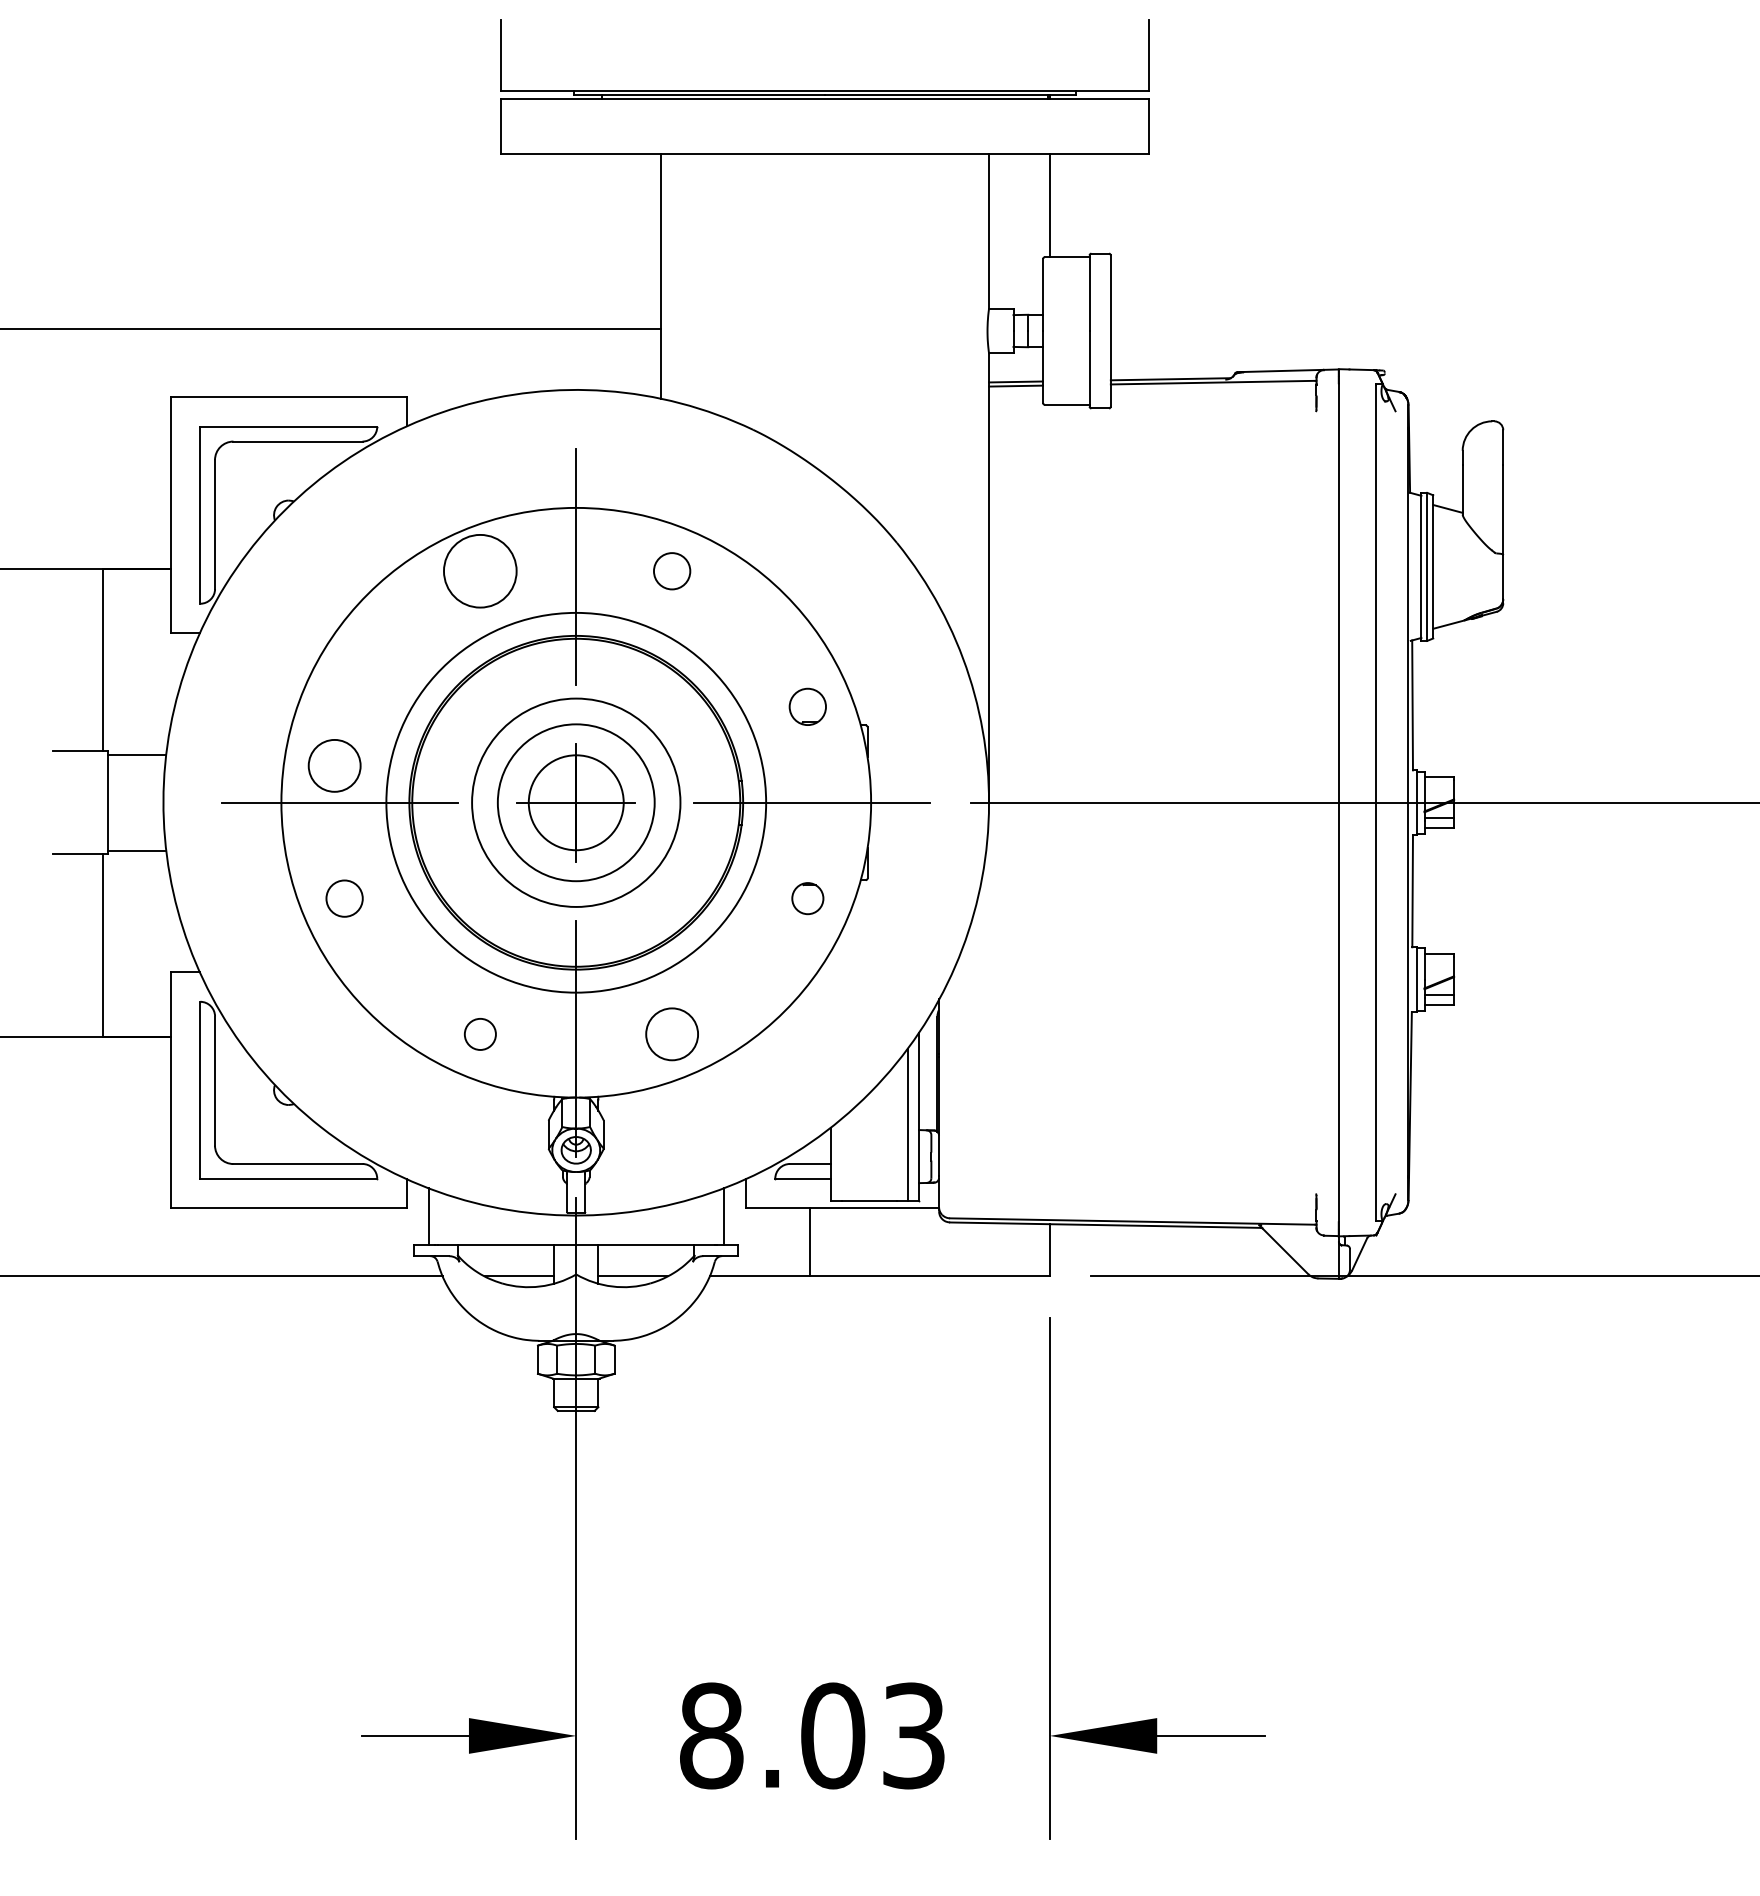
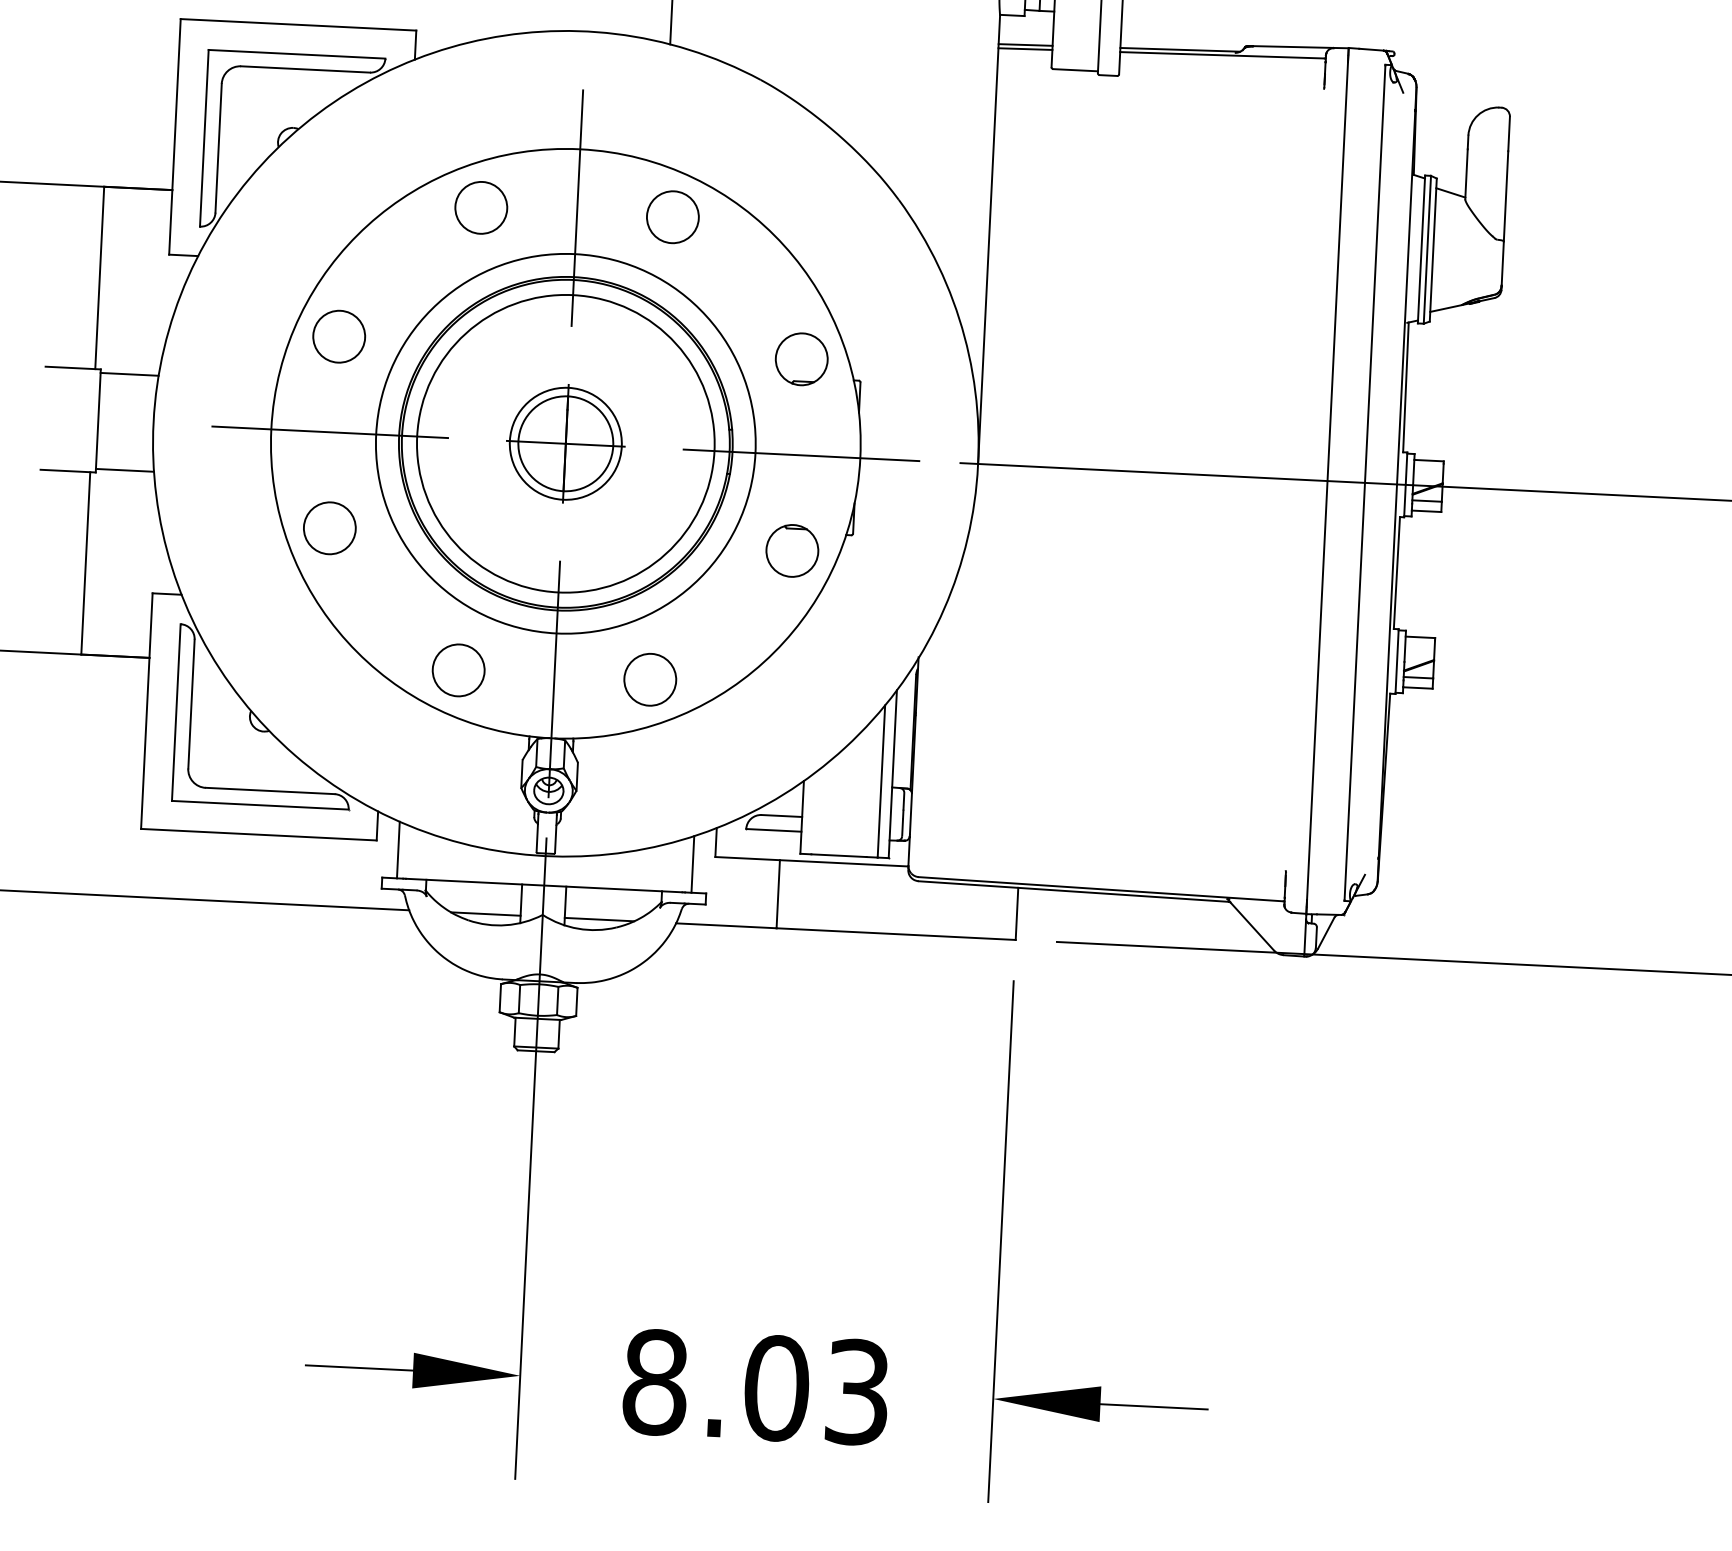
circle: (480, 571) -> (481, 208), size x0.71
circle: (672, 571) -> (673, 217), size x1.43
part: (807, 706) -> (801, 358), size x1.43
circle: (334, 765) -> (339, 336), moved
circle: (576, 802) -> (566, 443), size x0.71
circle: (576, 802) -> (566, 443), size x1.43
circle: (344, 898) -> (329, 528), size x1.43
part: (807, 898) -> (792, 550), size x1.67
circle: (480, 1034) -> (458, 670), size x1.67

